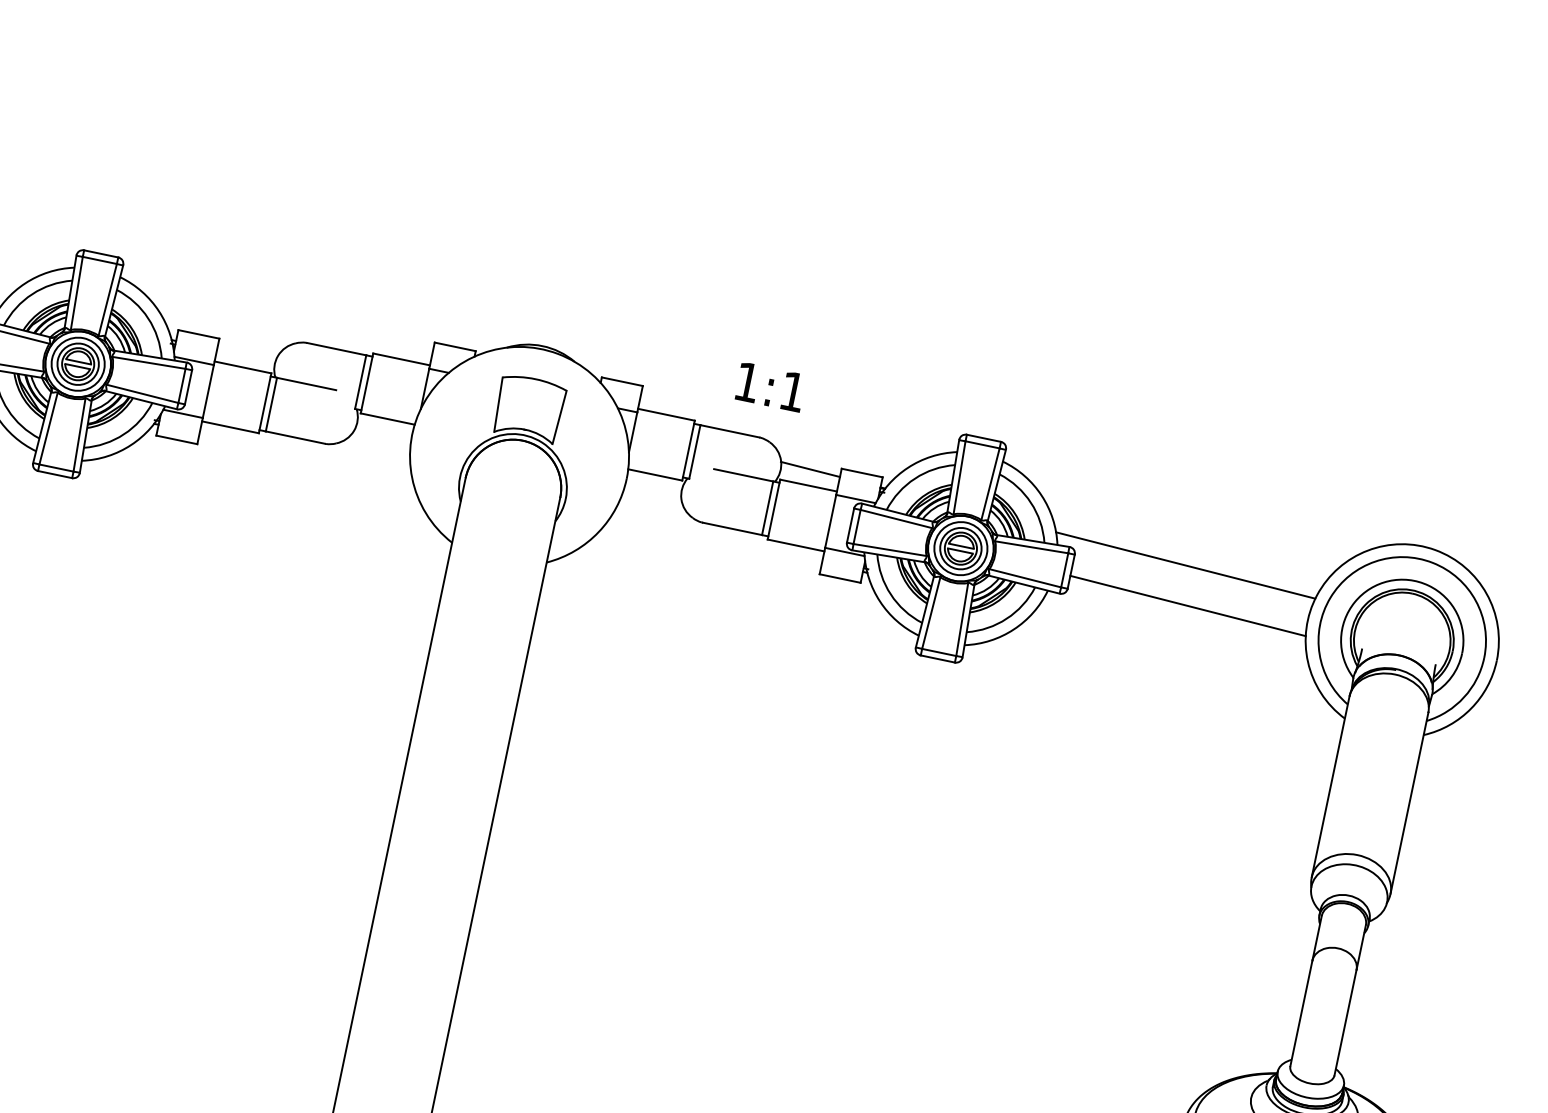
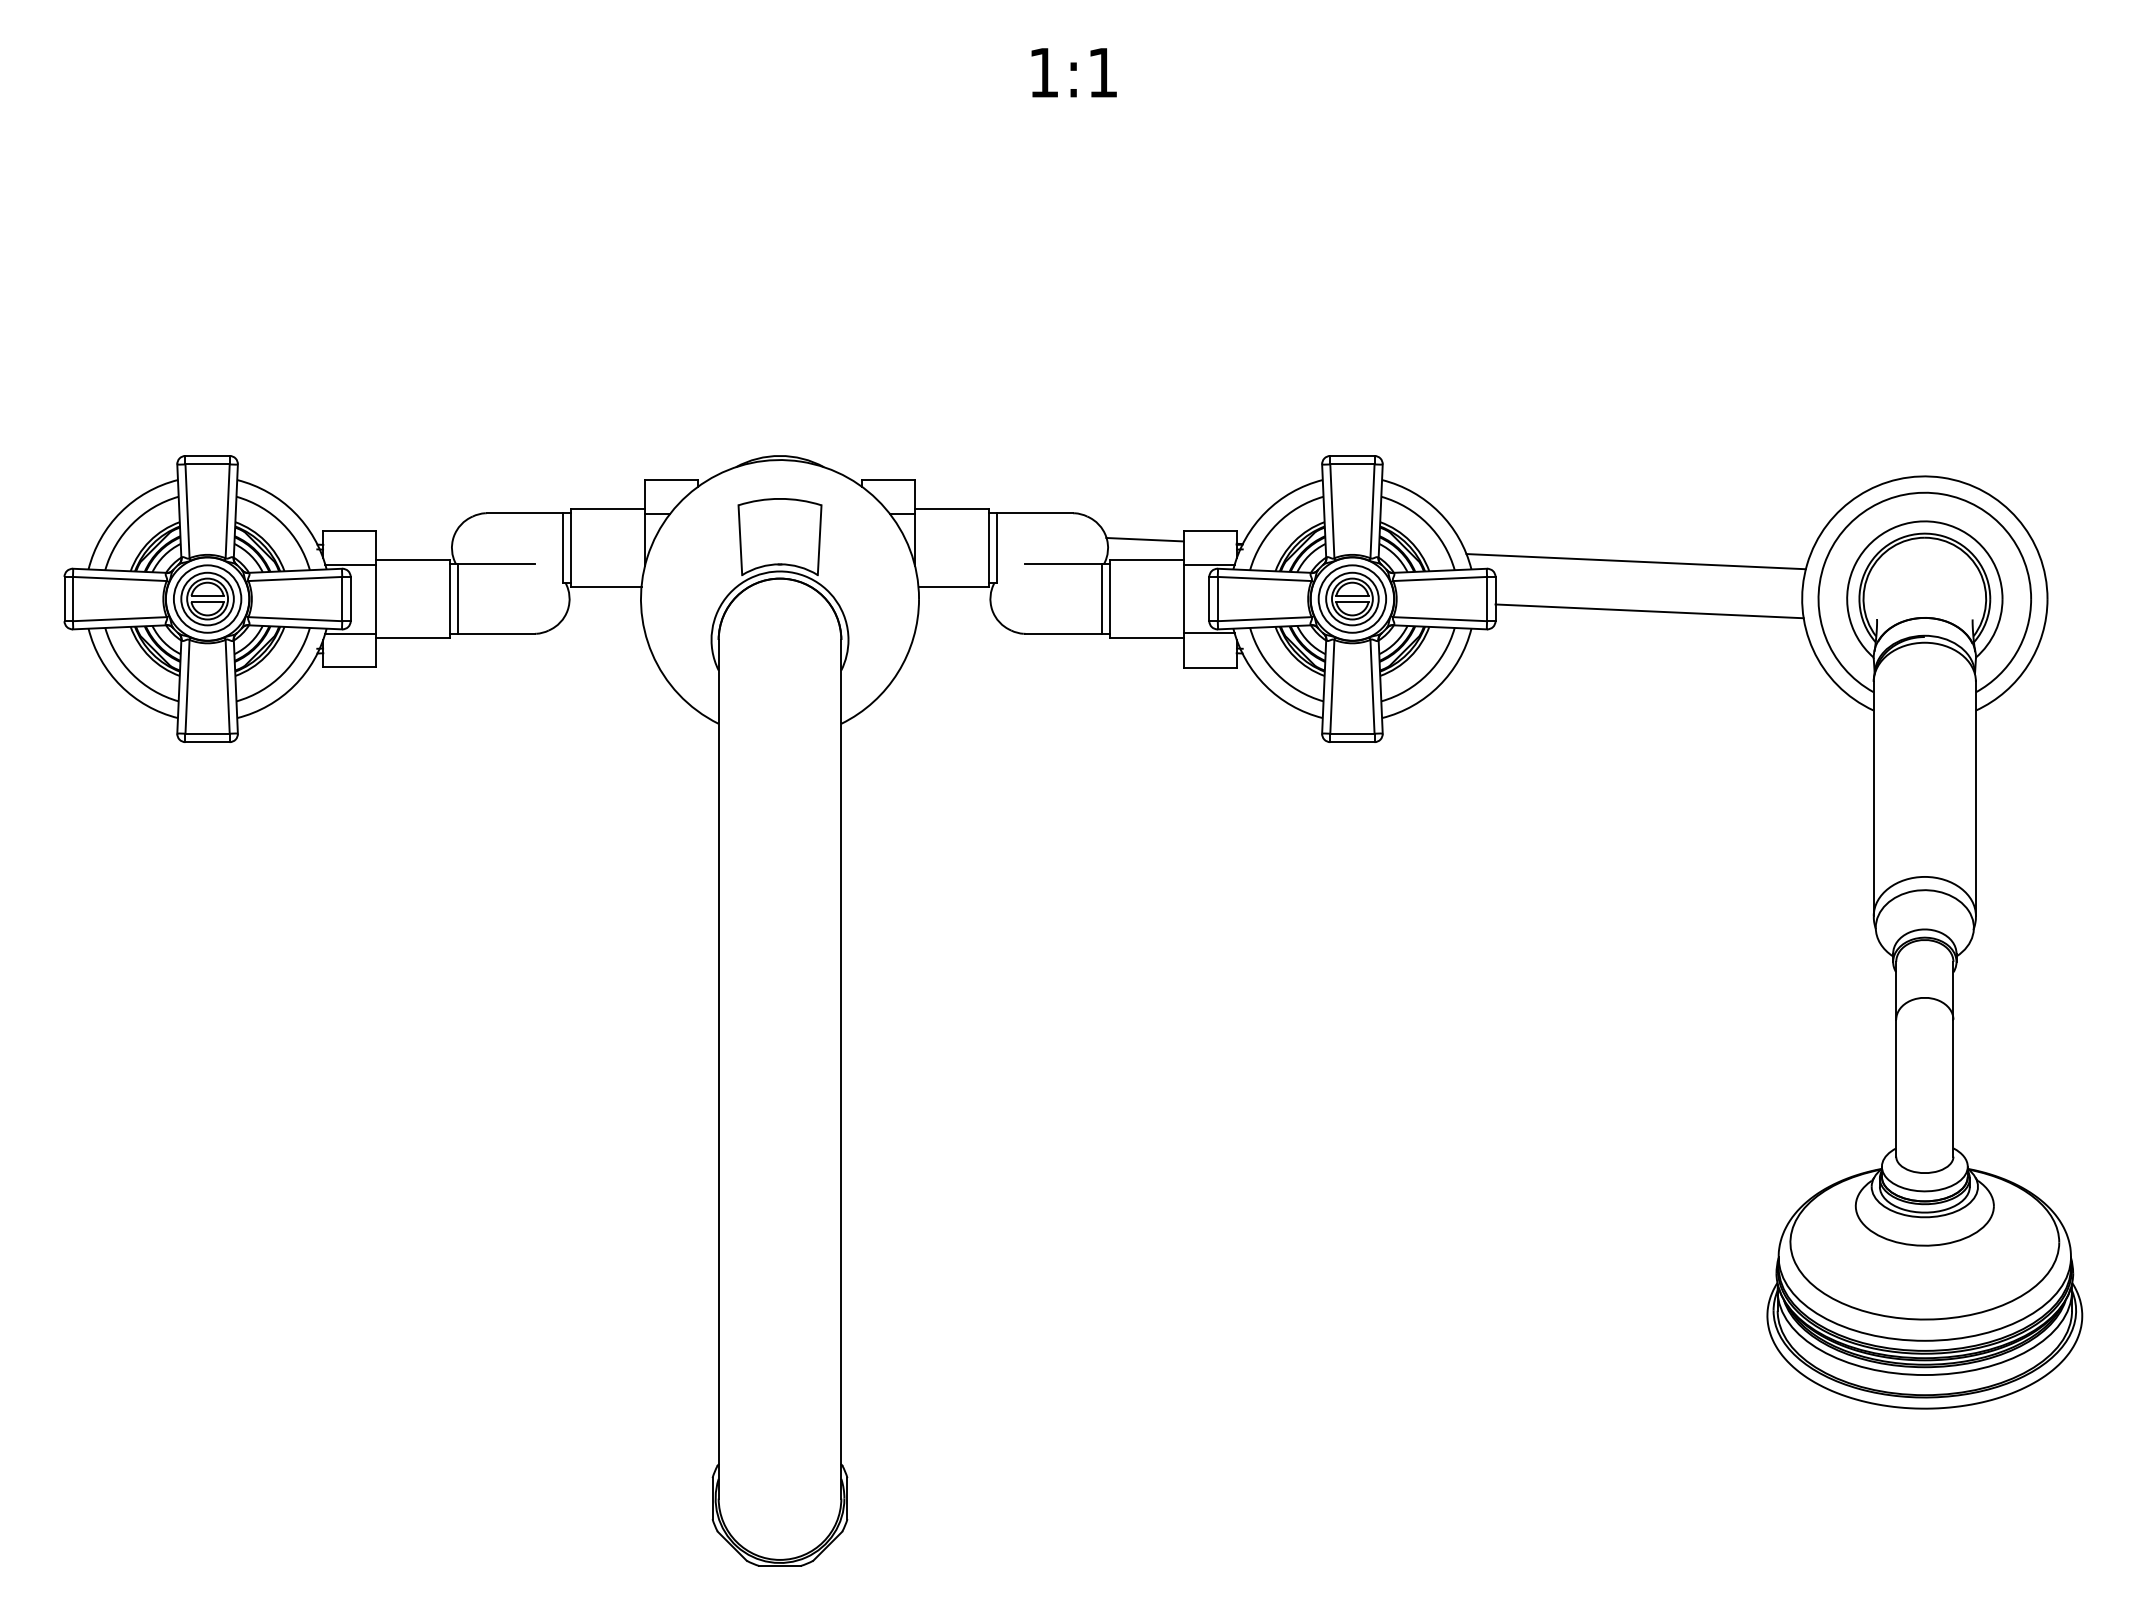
text: (770, 386) -> (1073, 72), moved

